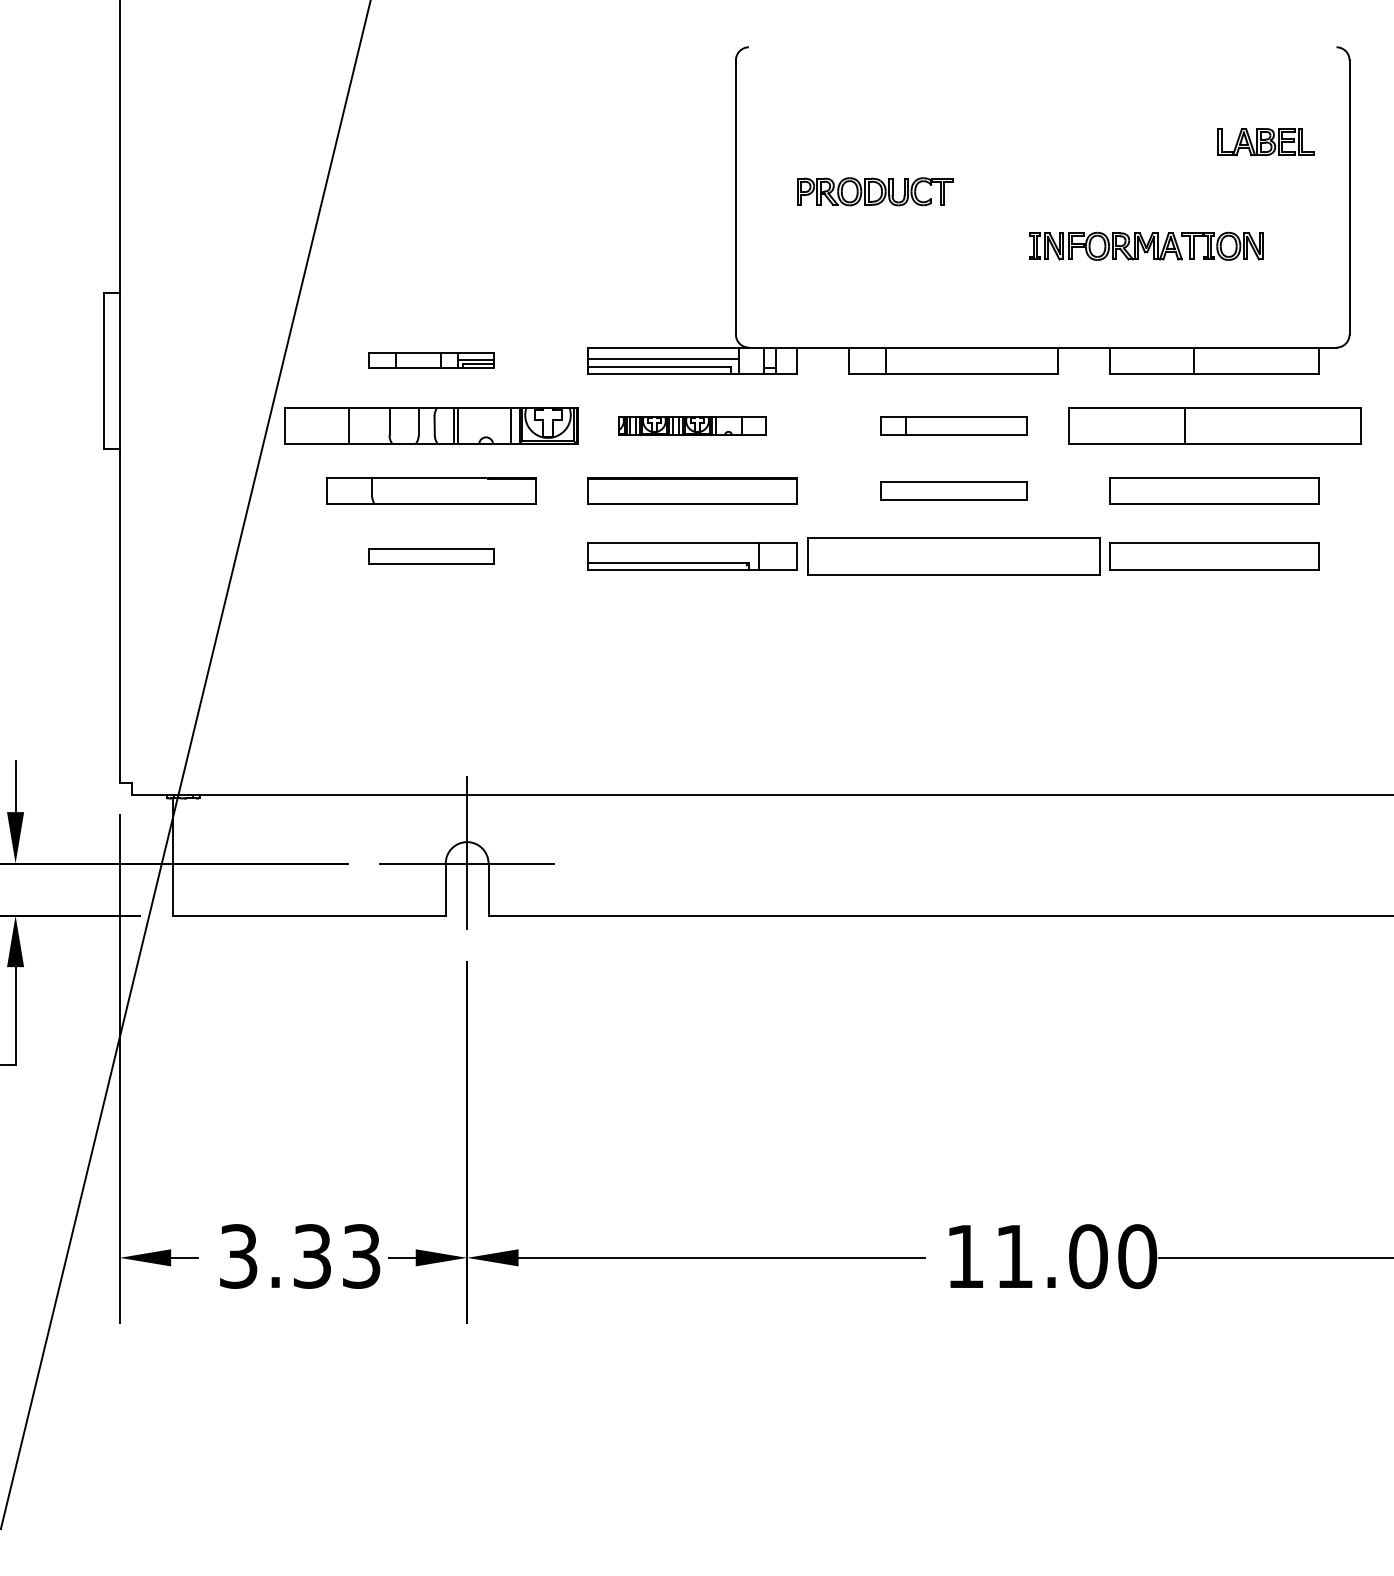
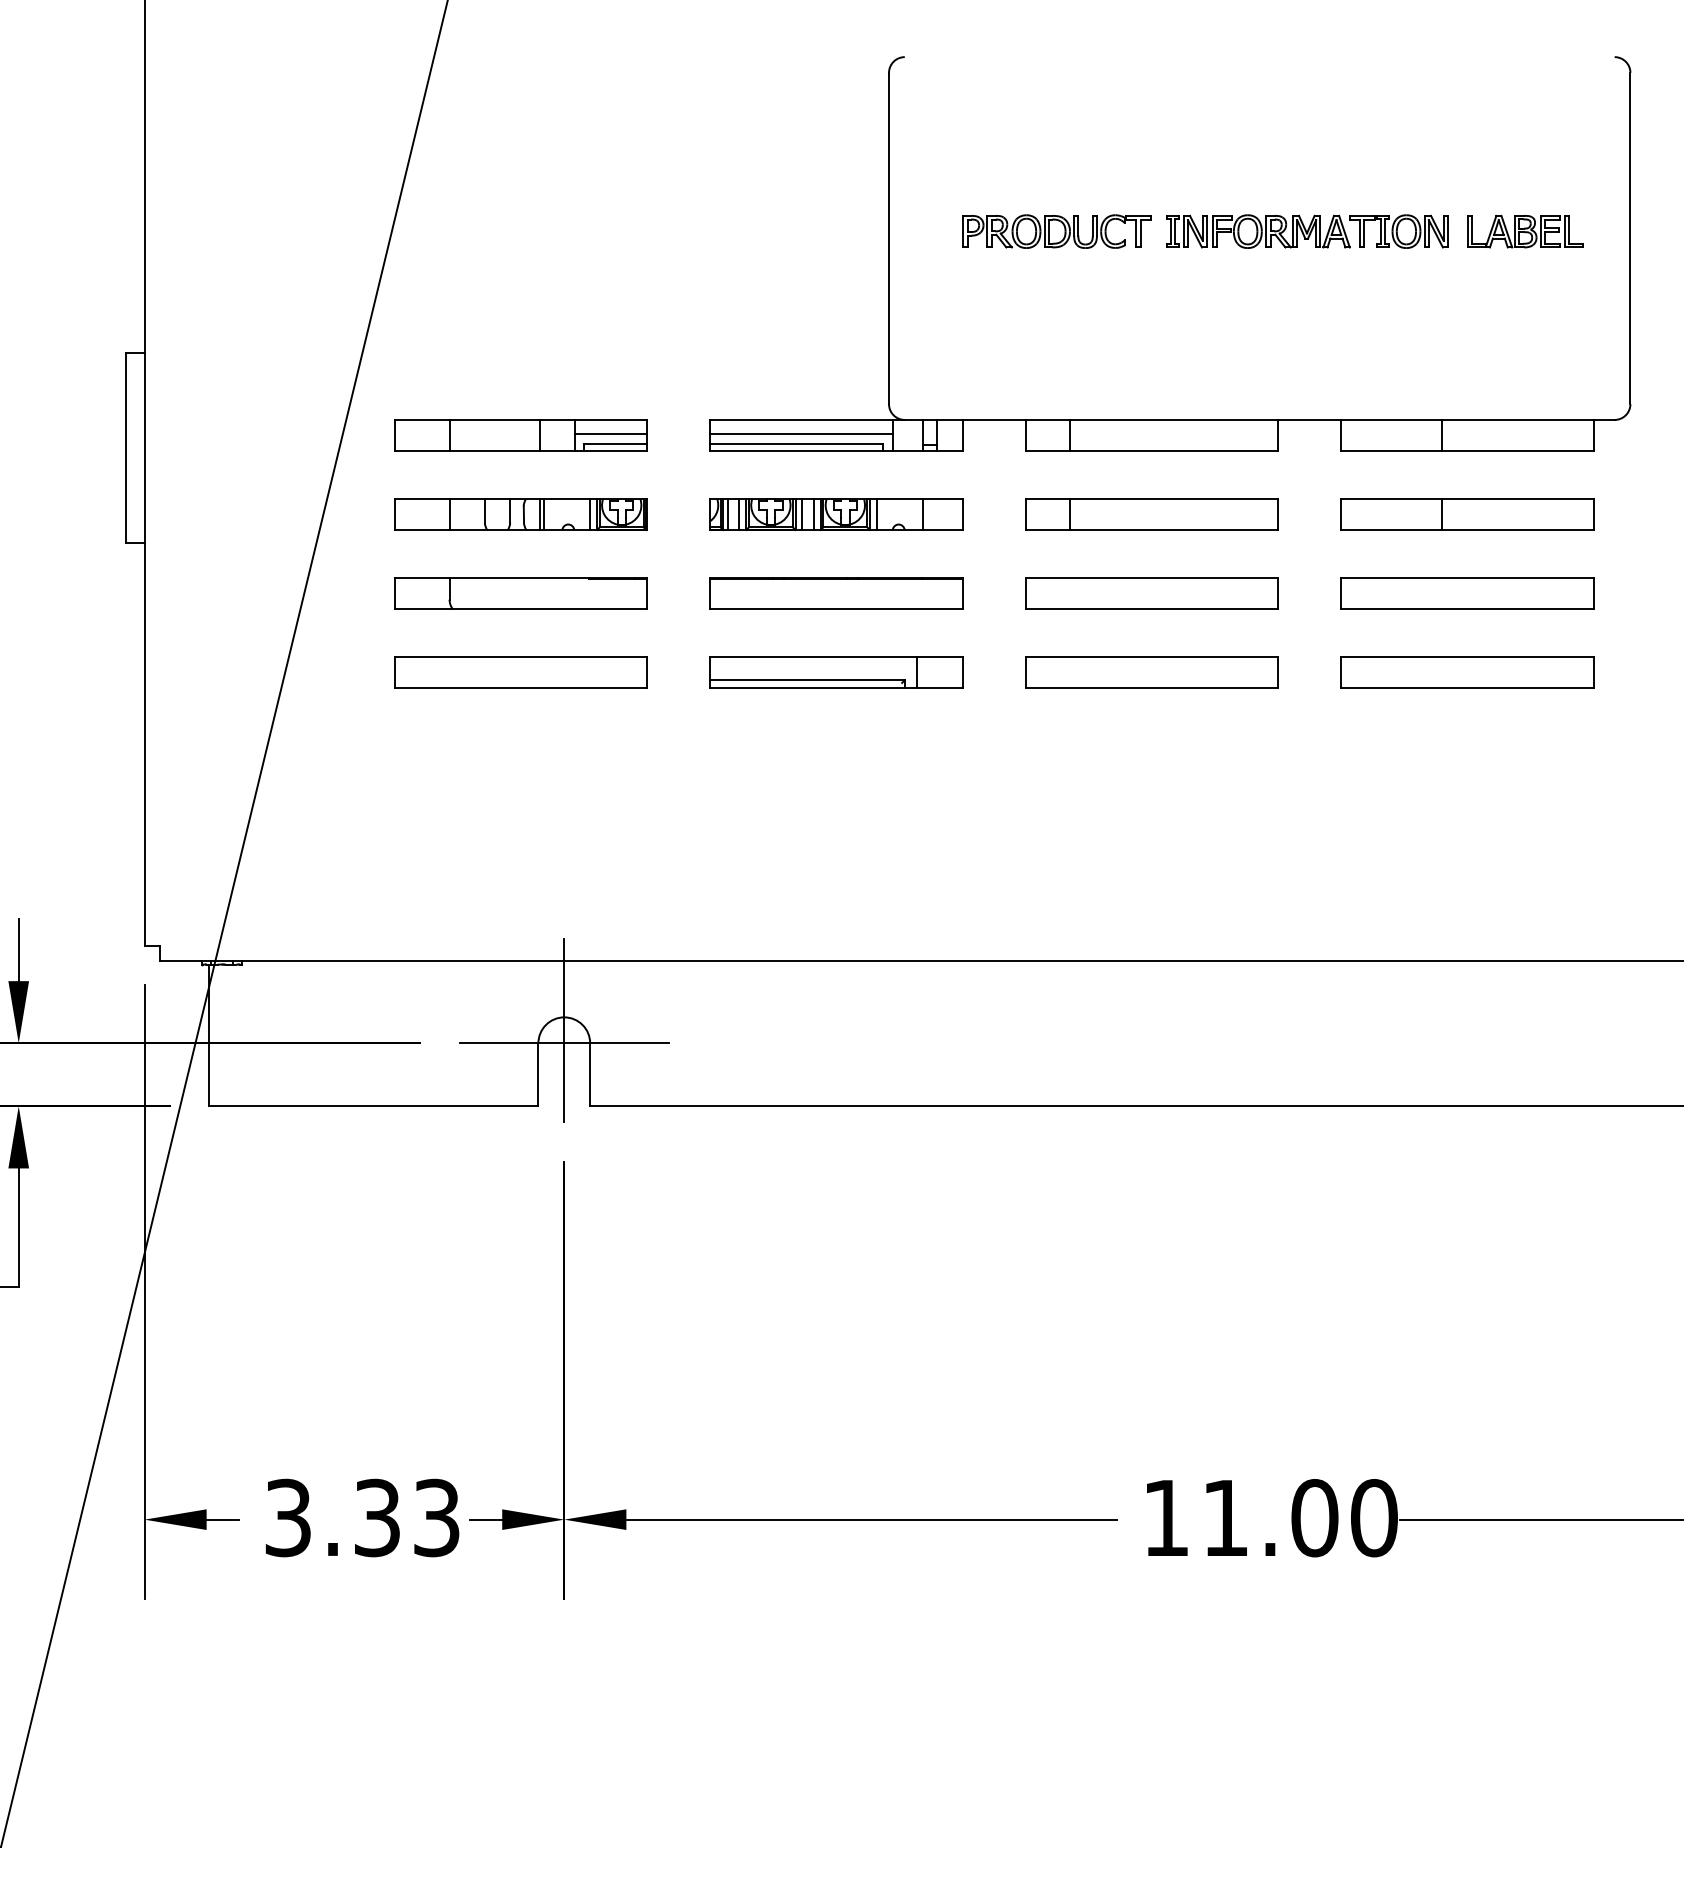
part: (1266, 141) -> (1525, 231), moved
part: (1146, 246) -> (1307, 231), moved
part: (430, 360) -> (520, 435), size x1.67
part: (430, 425) -> (520, 514), size x0.71
part: (692, 425) -> (836, 514), size x1.43
part: (953, 425) -> (1151, 514), size x1.43
part: (1214, 425) -> (1467, 514), size x0.71
part: (953, 491) -> (1151, 593), size x1.43
part: (430, 556) -> (520, 672), size x1.67
part: (953, 556) -> (1151, 672), size x0.71

